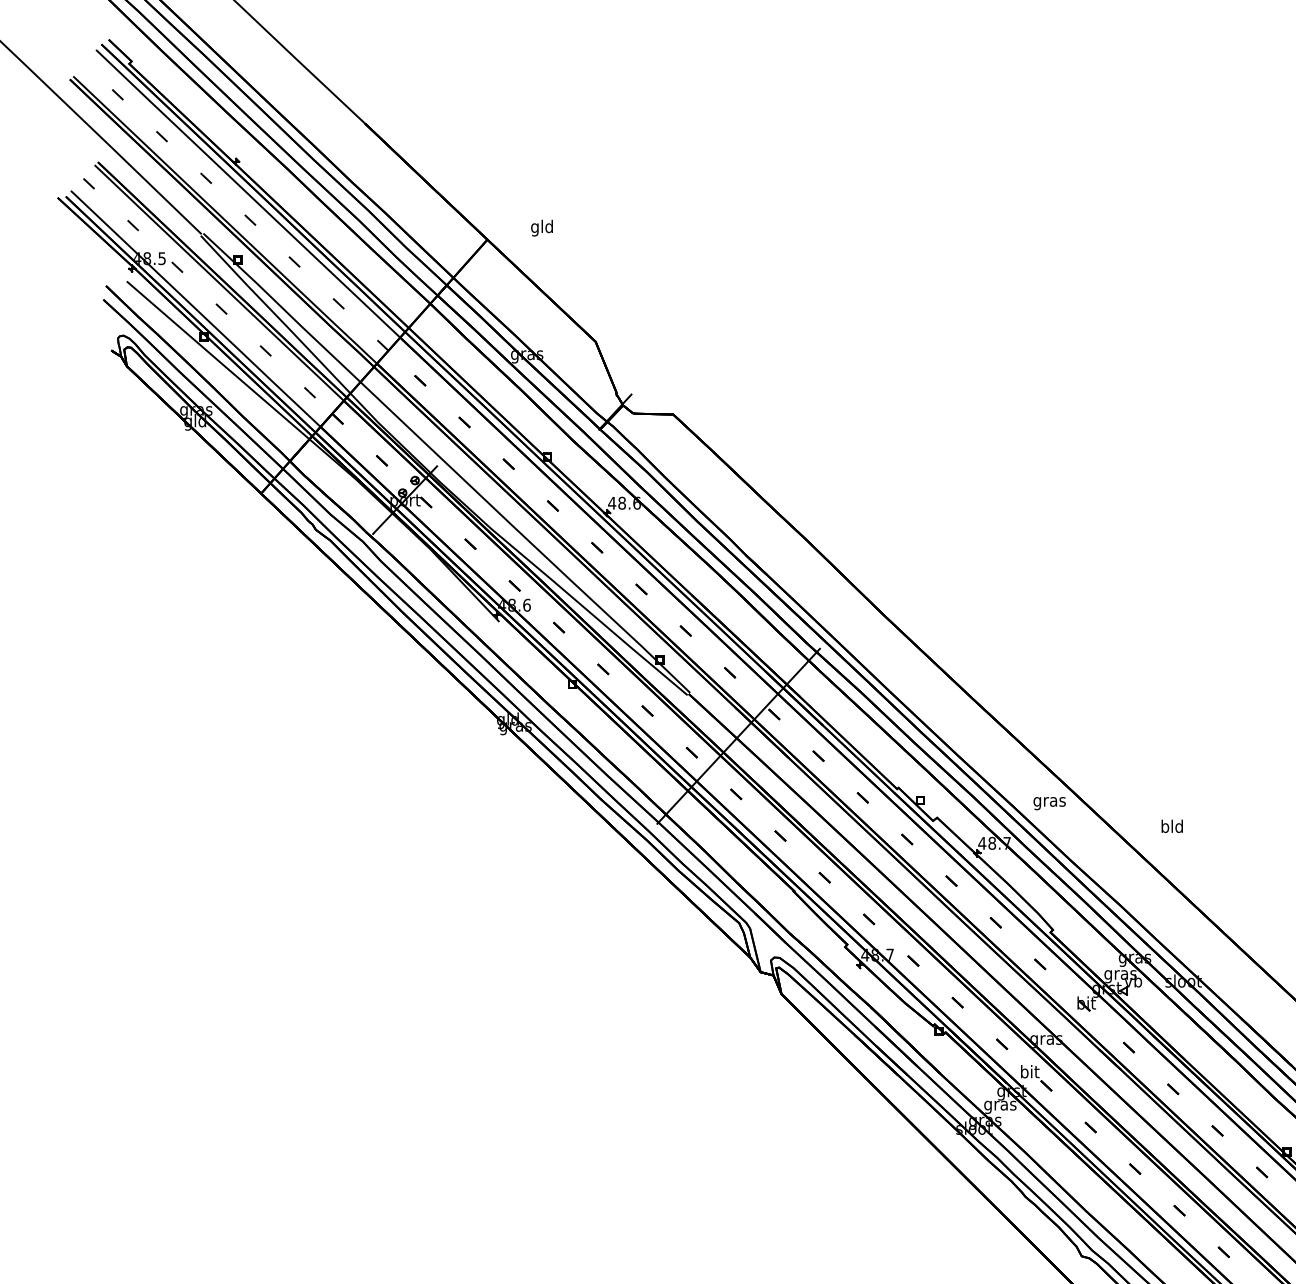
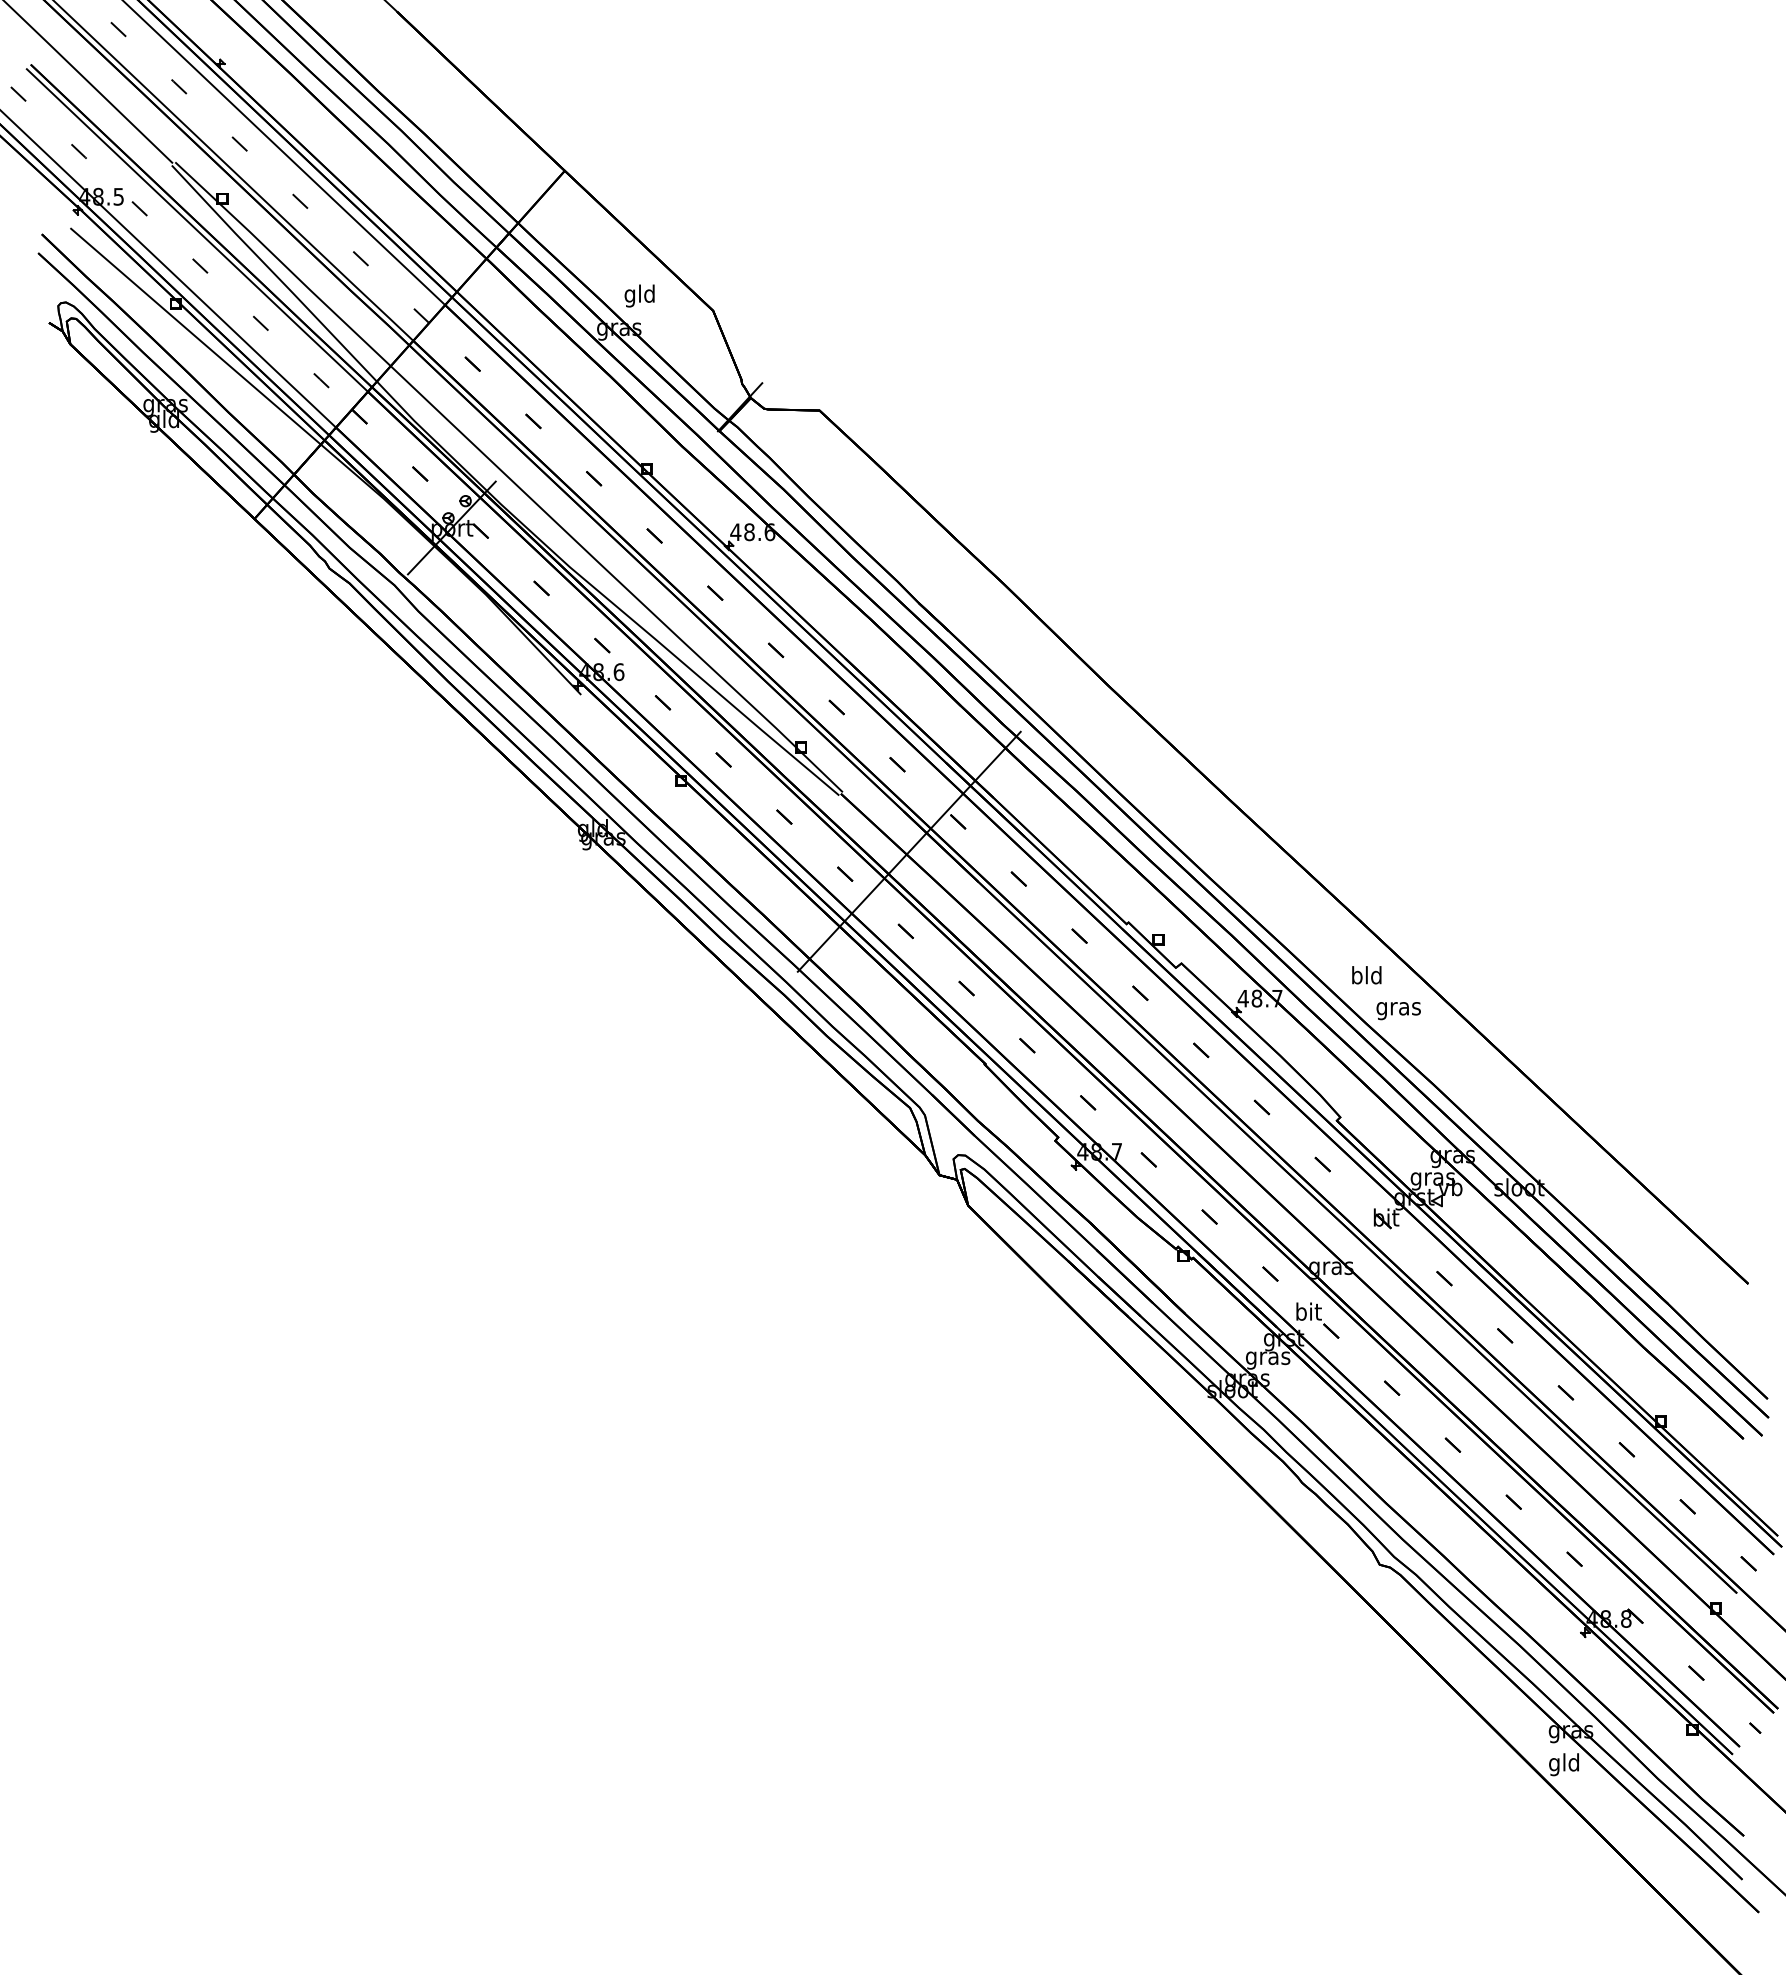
text: (541, 227) -> (639, 295), moved
text: (1049, 803) -> (1398, 1011), moved
text: (1172, 826) -> (1366, 975), moved

